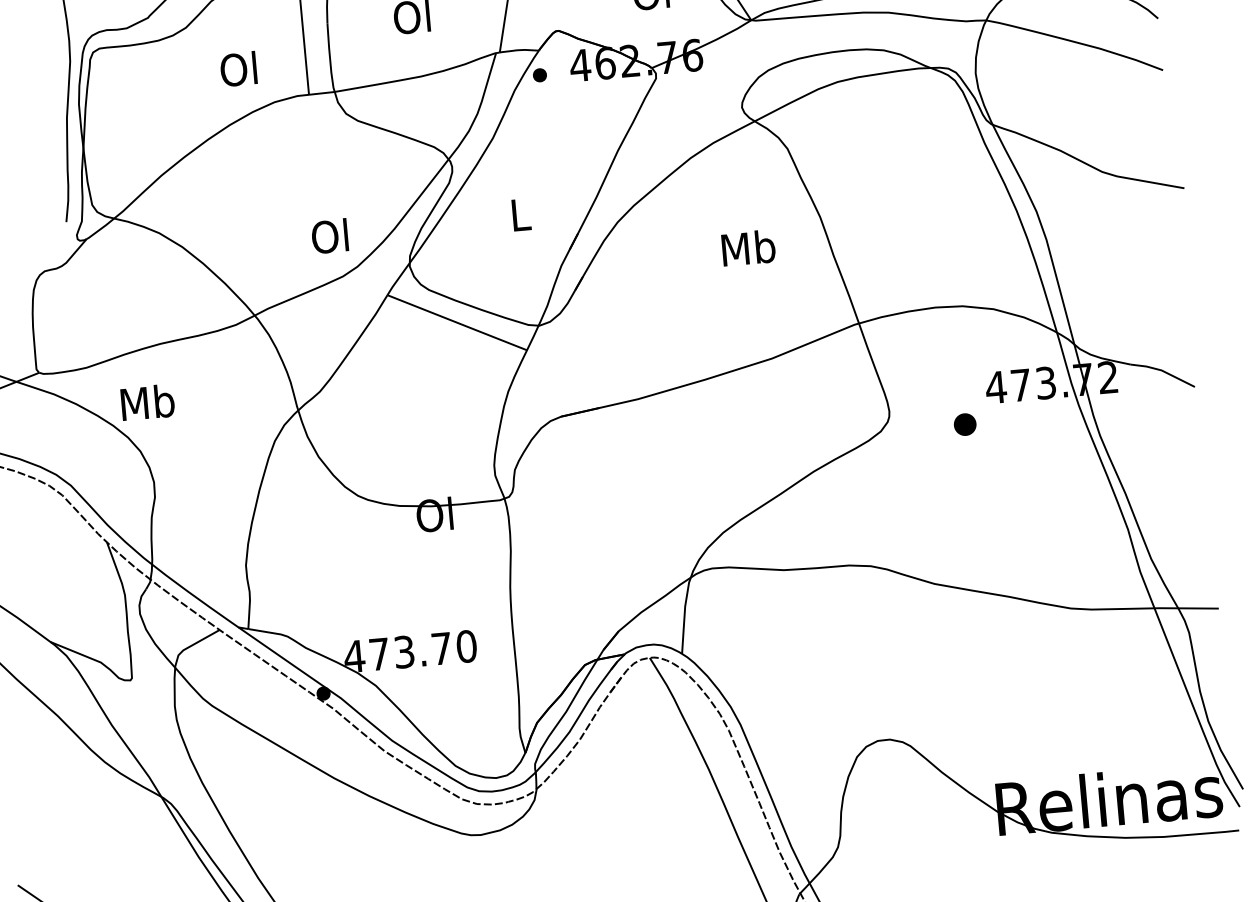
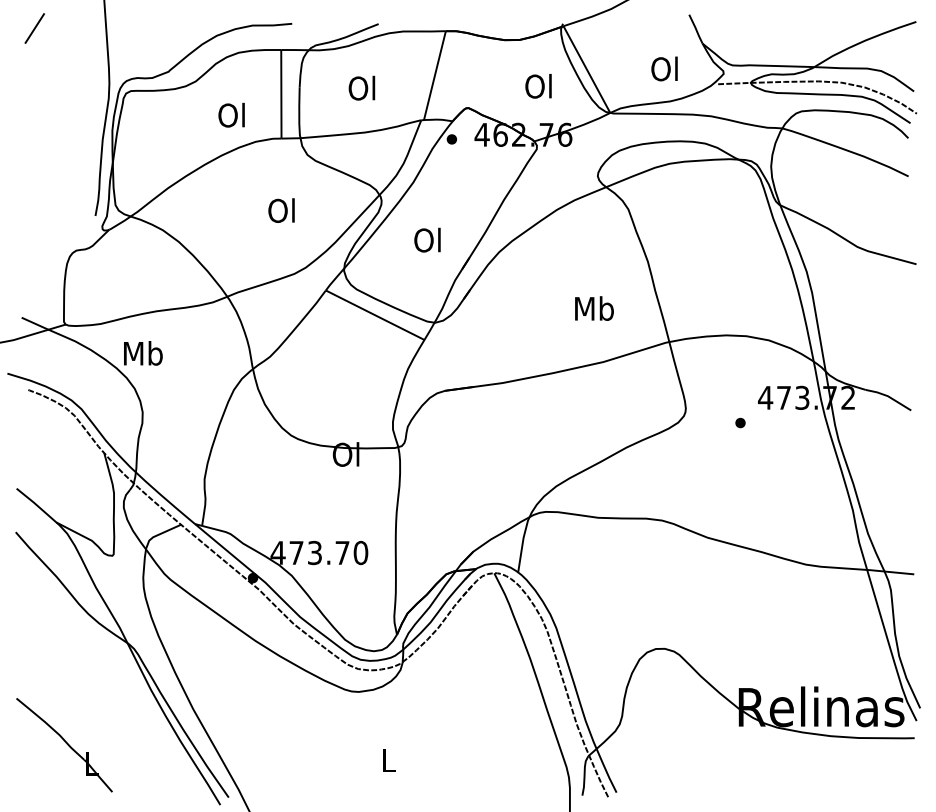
text: (518, 213) -> (427, 239), L -> Ol
text: (329, 236) -> (281, 210), moved
text: (748, 247) -> (594, 308), moved
part: (965, 423) -> (740, 422), size x0.62

